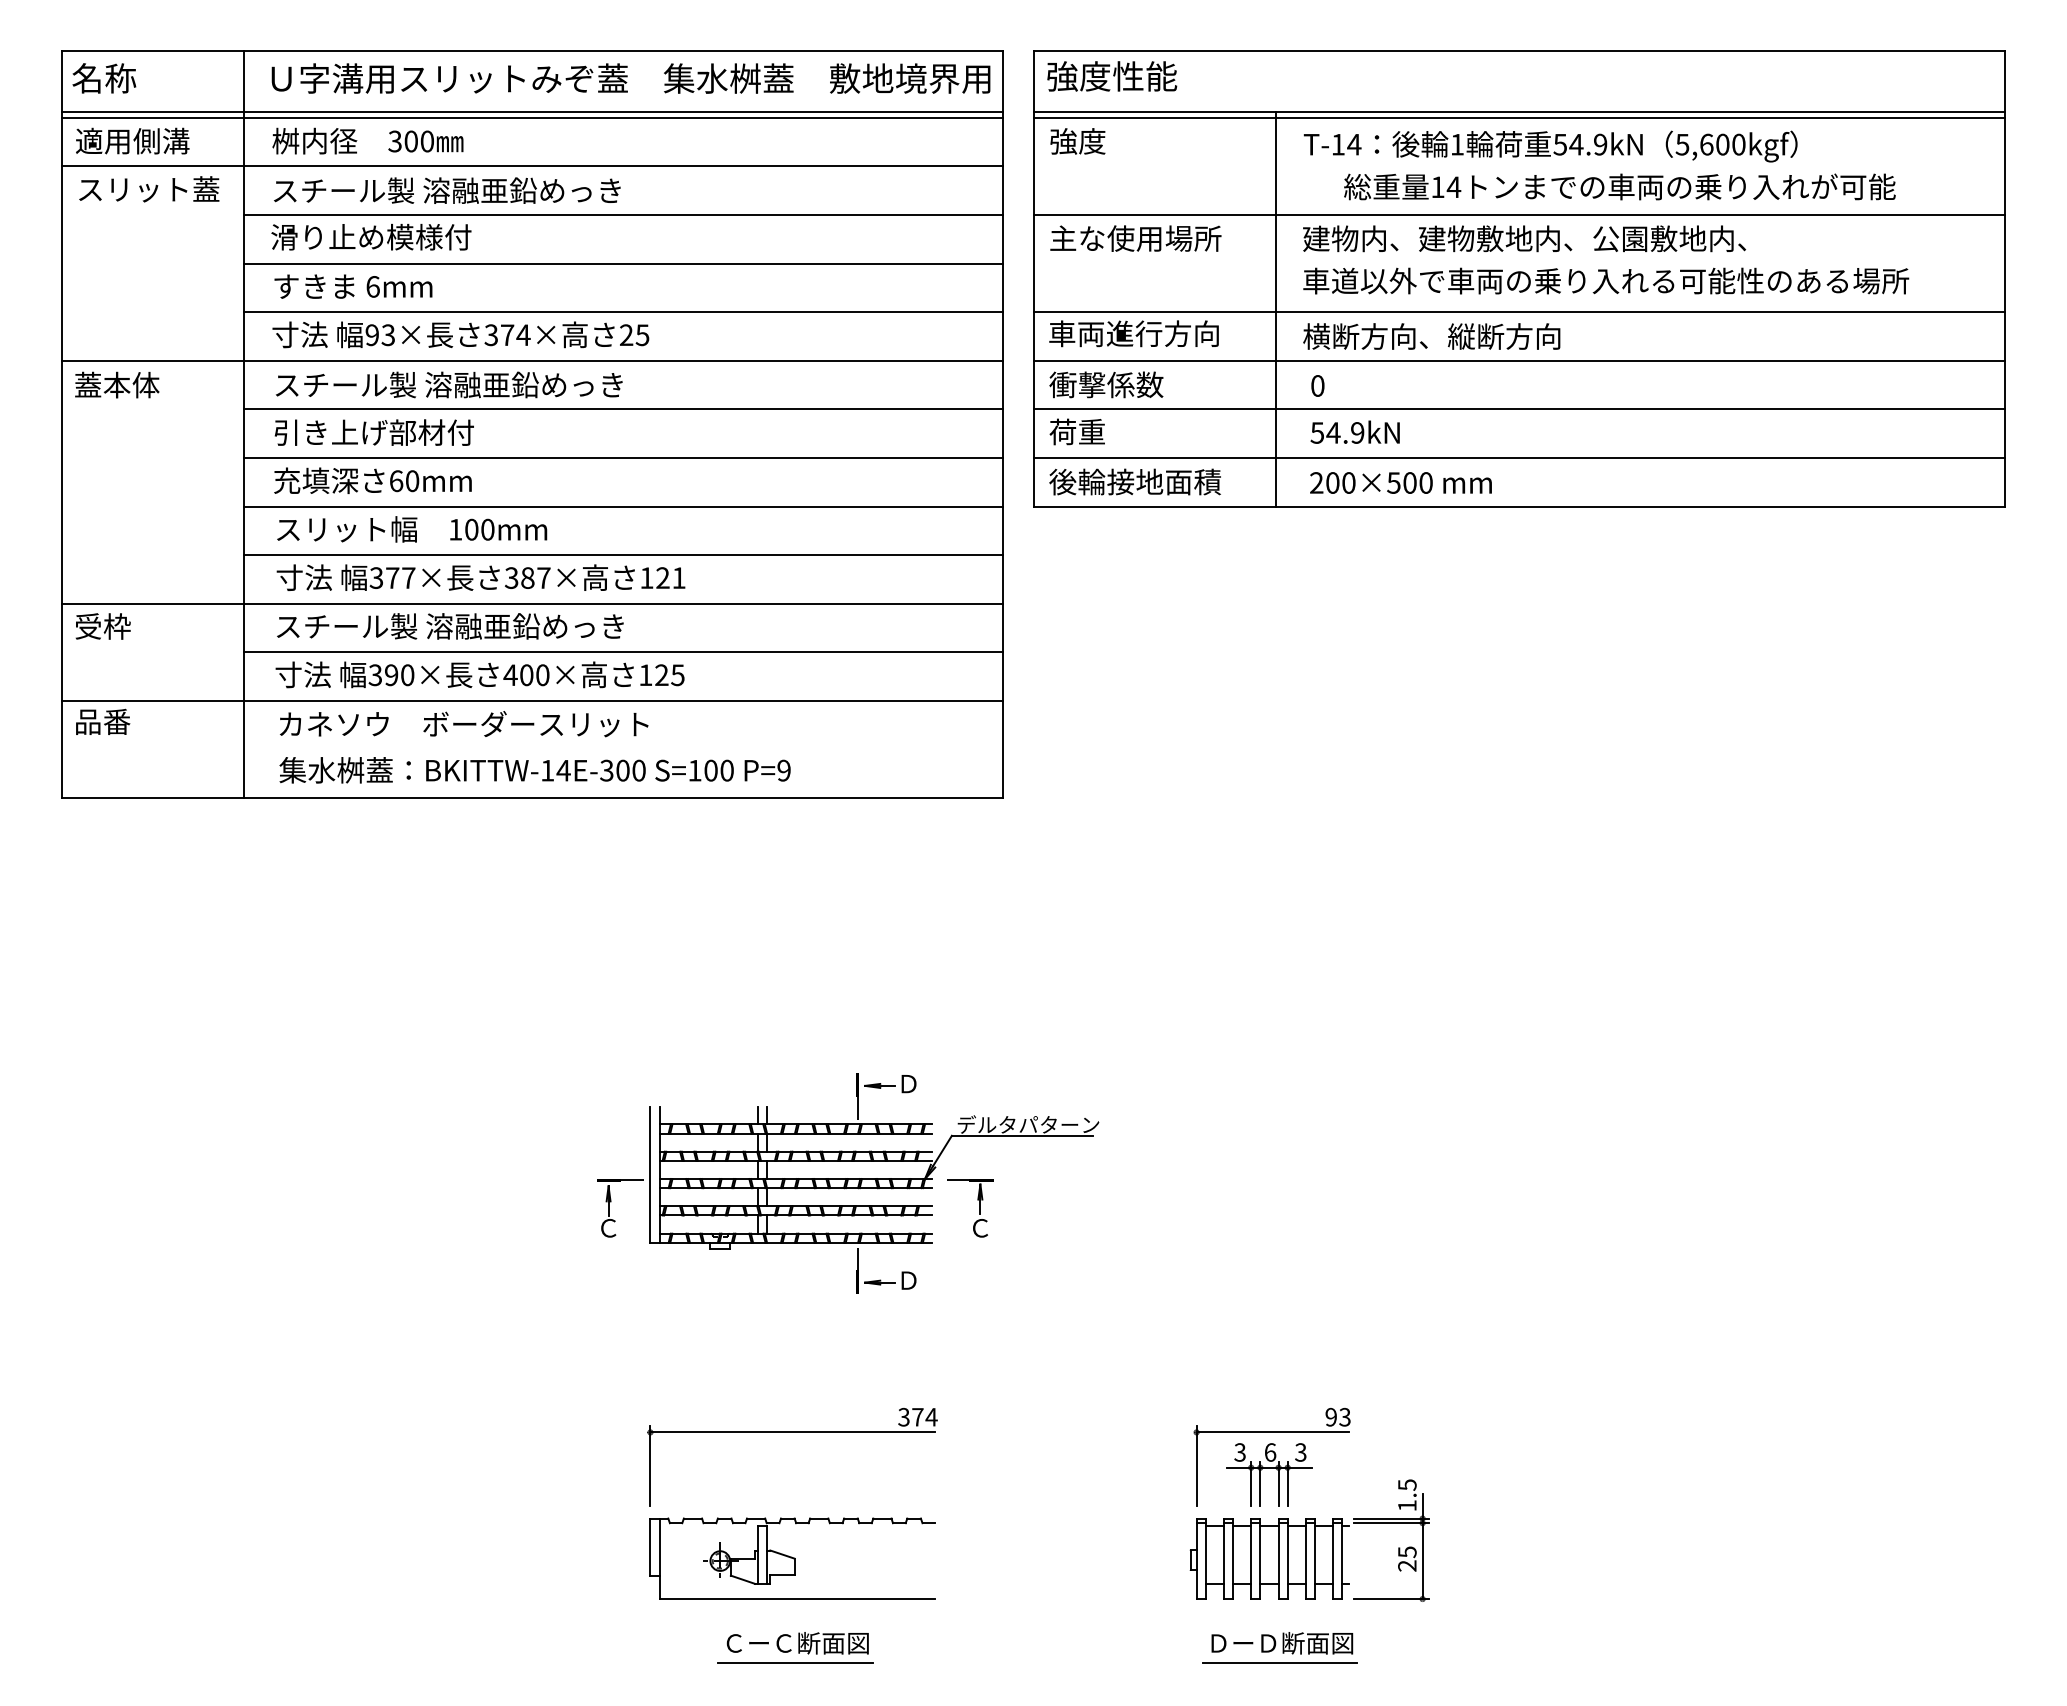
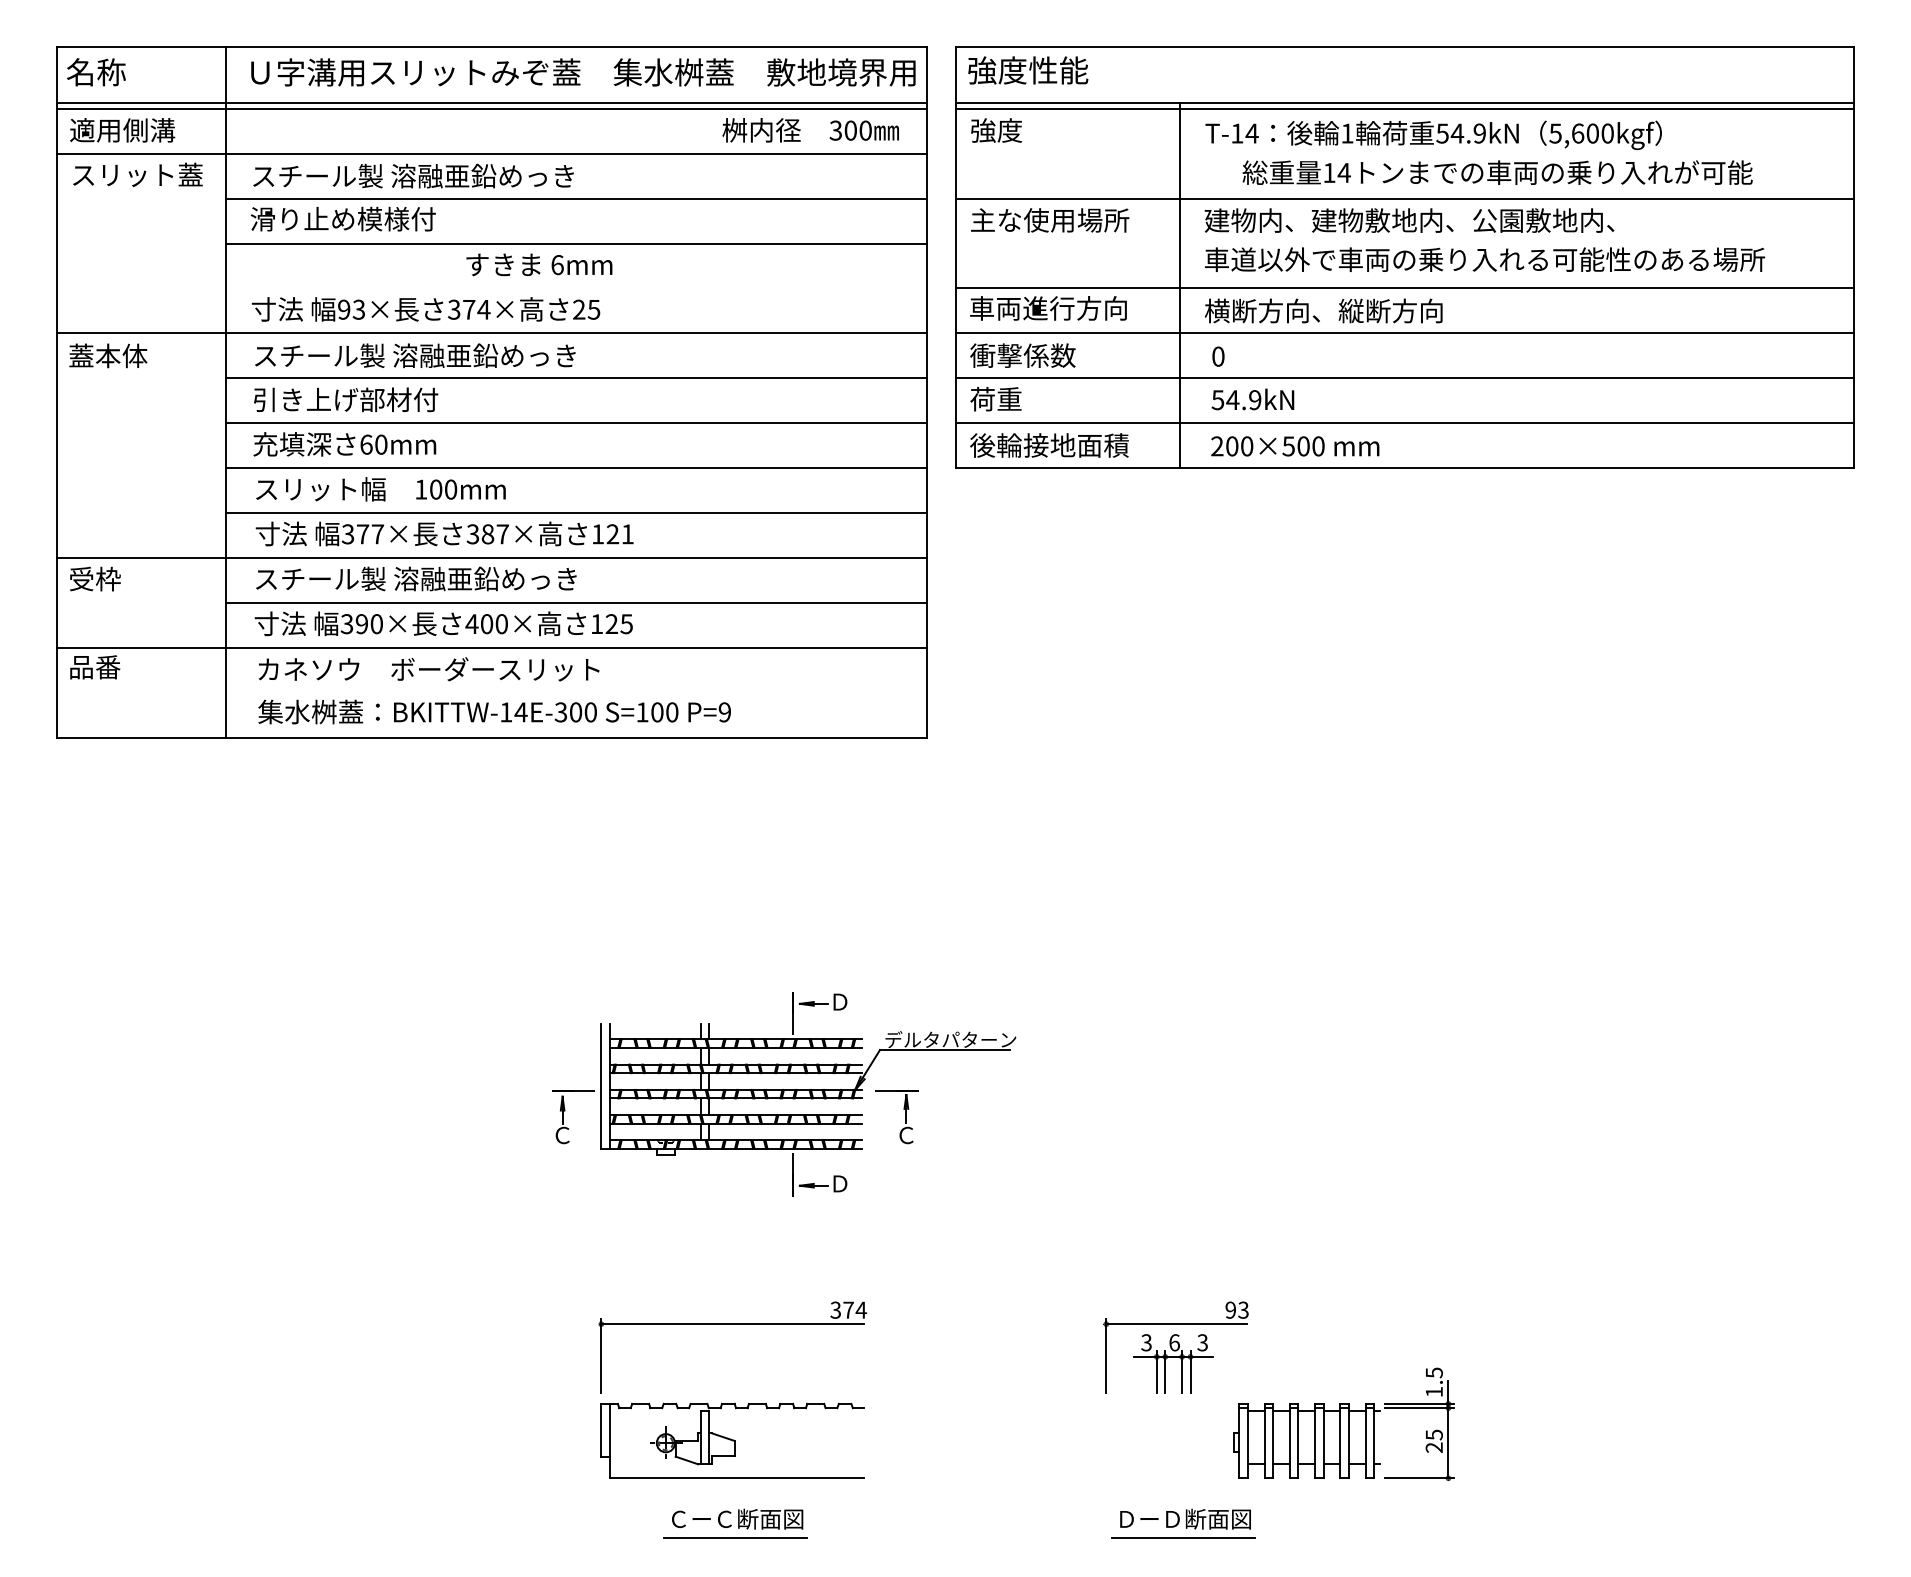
text: (367, 140) -> (810, 129), moved
text: (353, 286) -> (539, 264), moved
line: (623, 312) -> (576, 288), removed
part: (1309, 1540) -> (1343, 1424), moved

